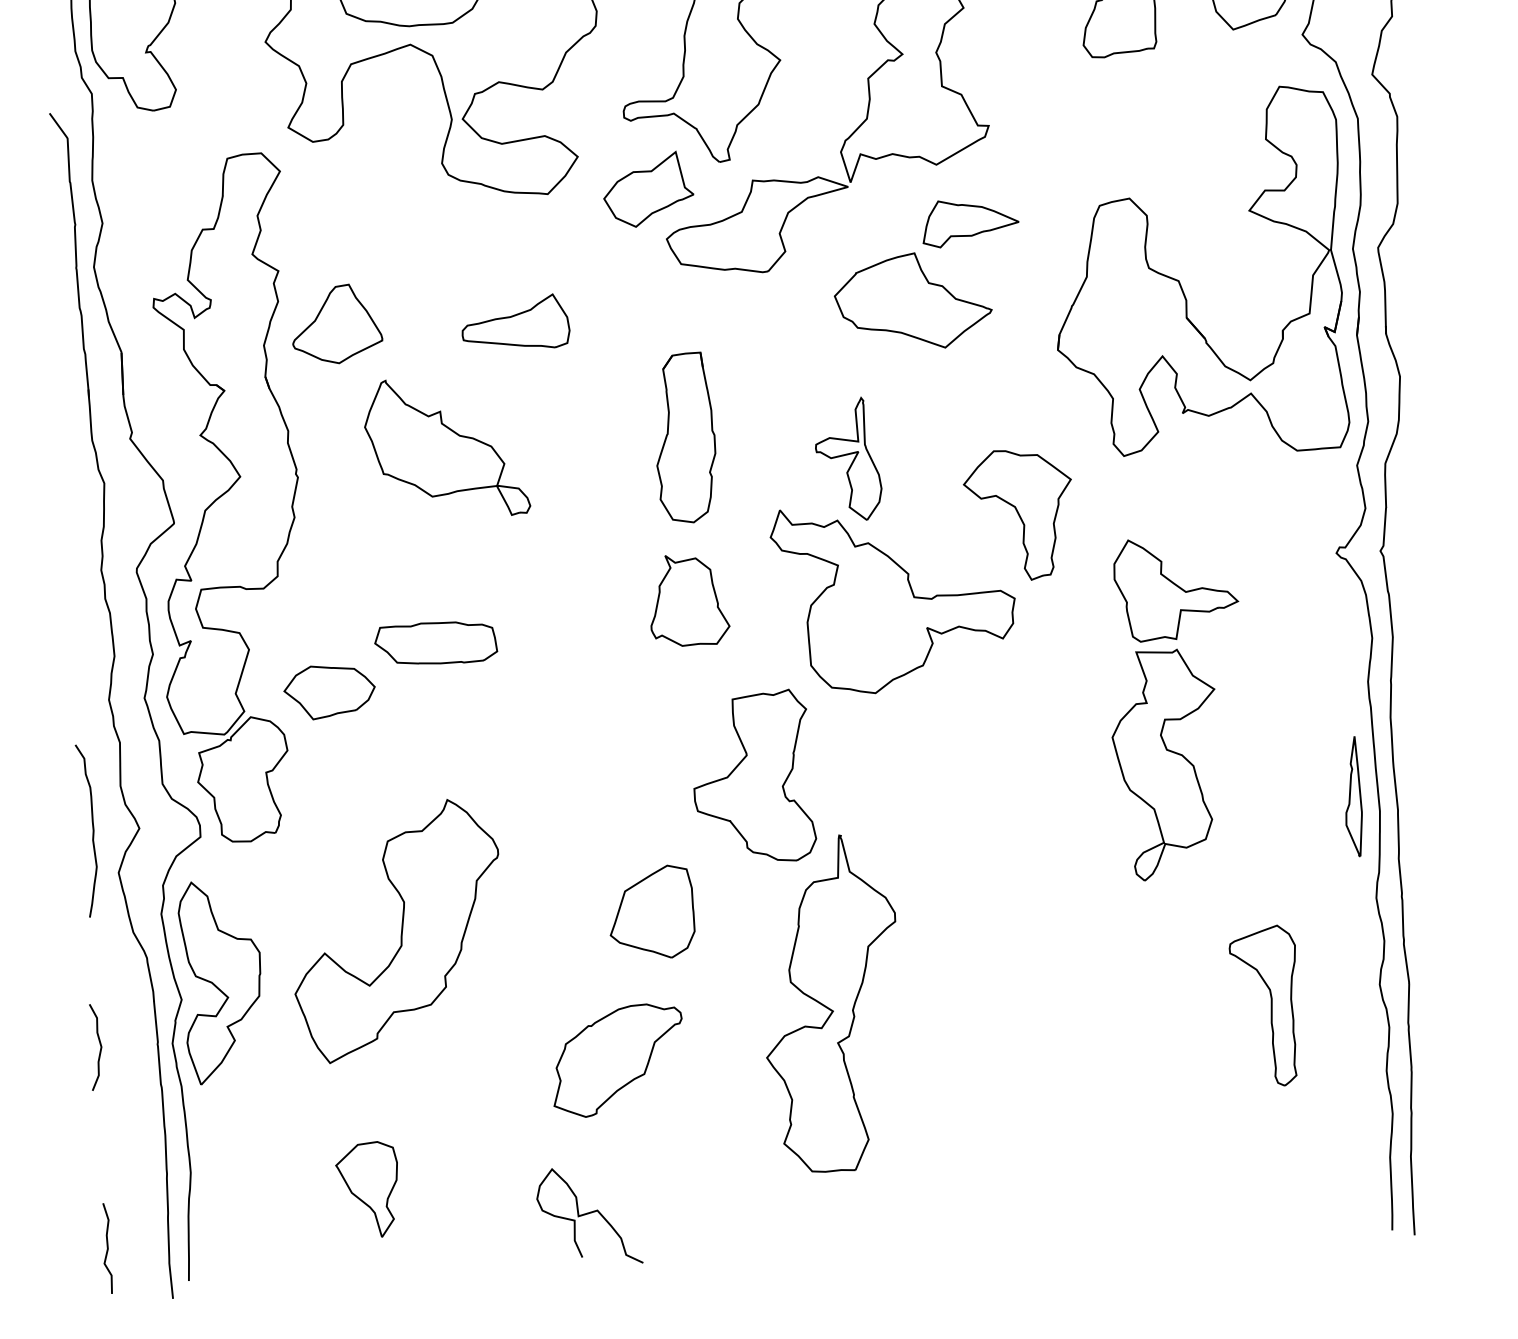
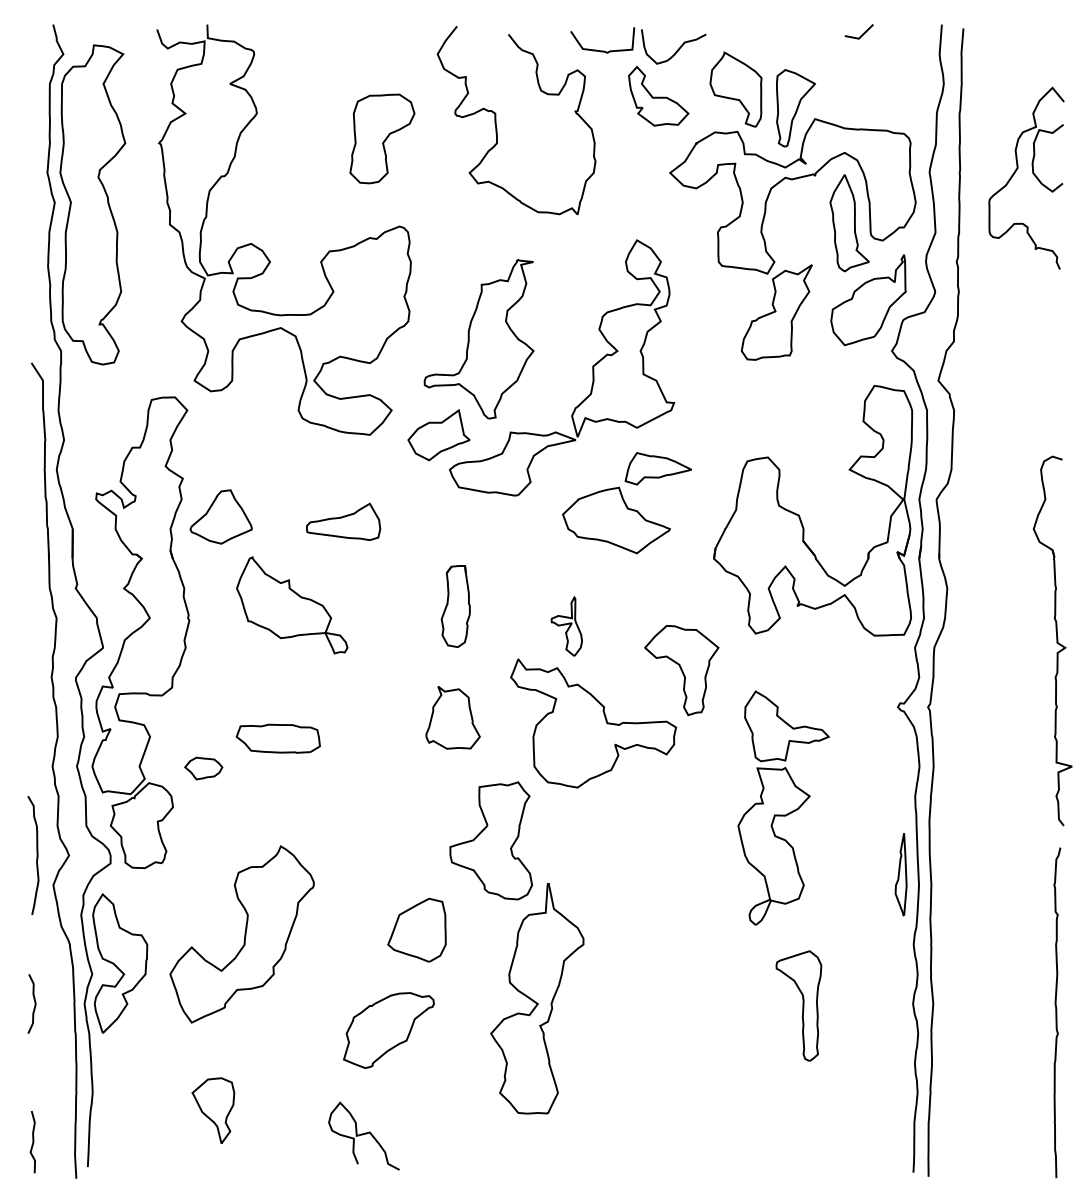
part: (684, 438) -> (455, 606), size x0.7
part: (847, 459) -> (566, 626), size x0.7
part: (329, 692) -> (203, 768), size x0.6
part: (1264, 1005) -> (798, 1005), moved

